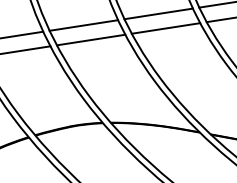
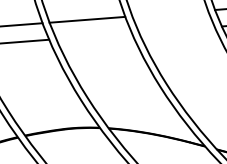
line: (158, 13) -> (169, 12), removed
line: (165, 28) -> (176, 29), removed
line: (90, 39) -> (93, 35), removed

